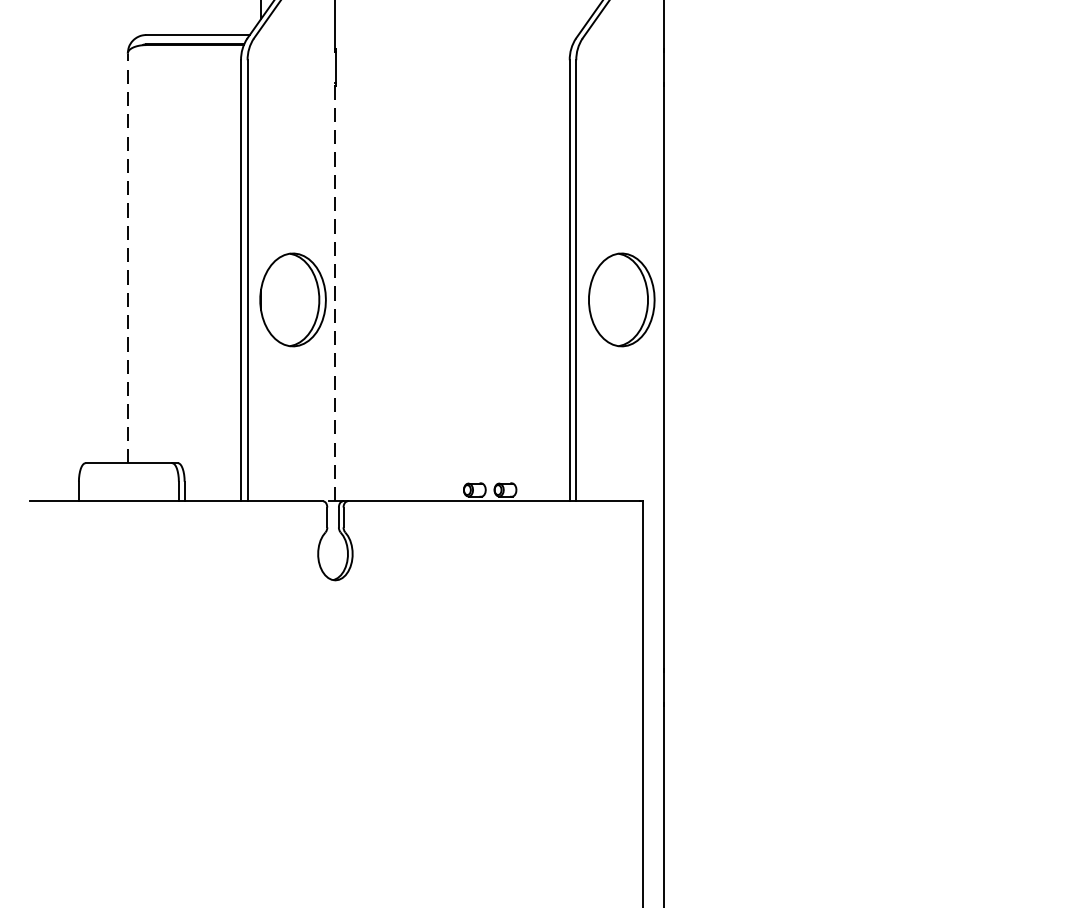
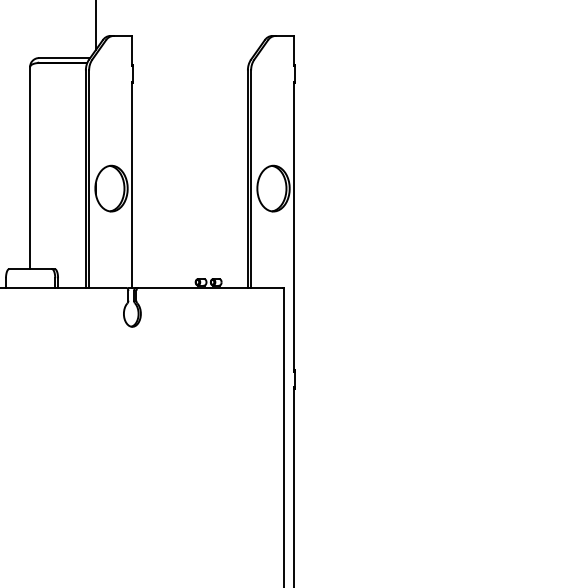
line: (128, 259) -> (30, 168), dashed -> solid
line: (335, 291) -> (132, 184), dashed -> solid

